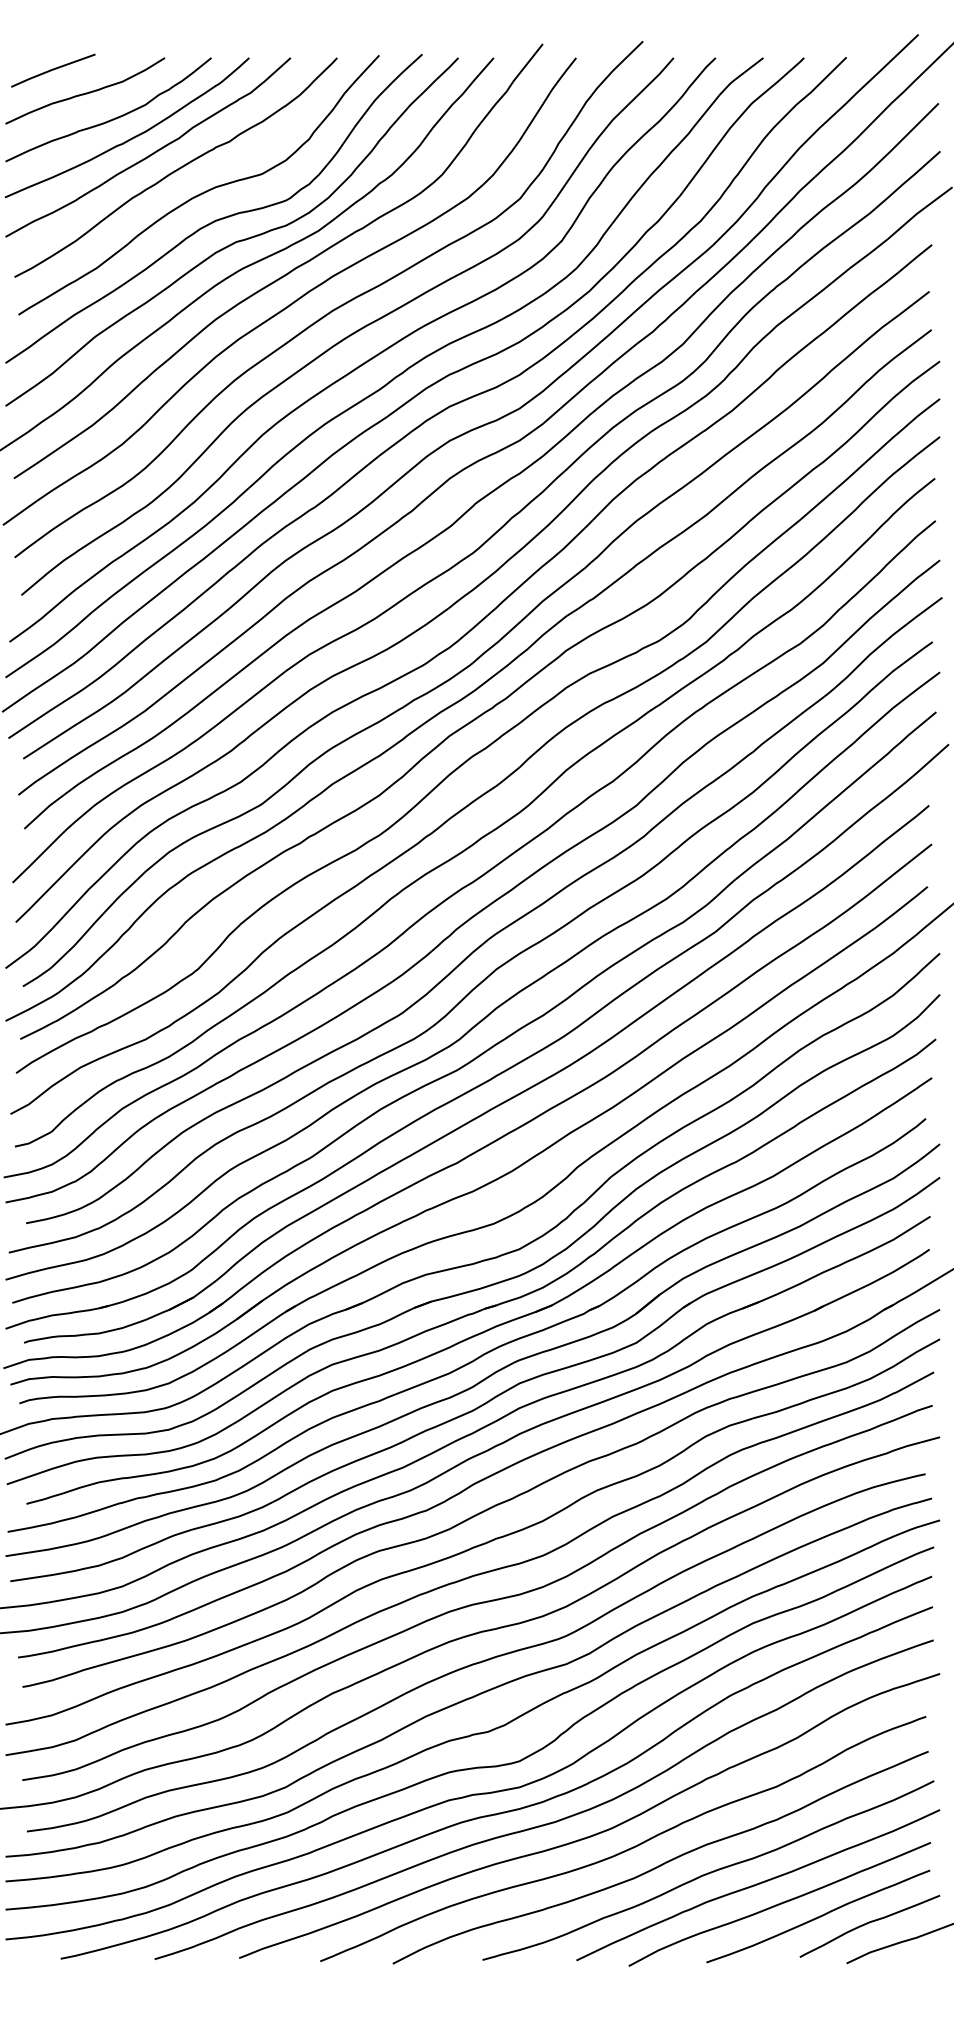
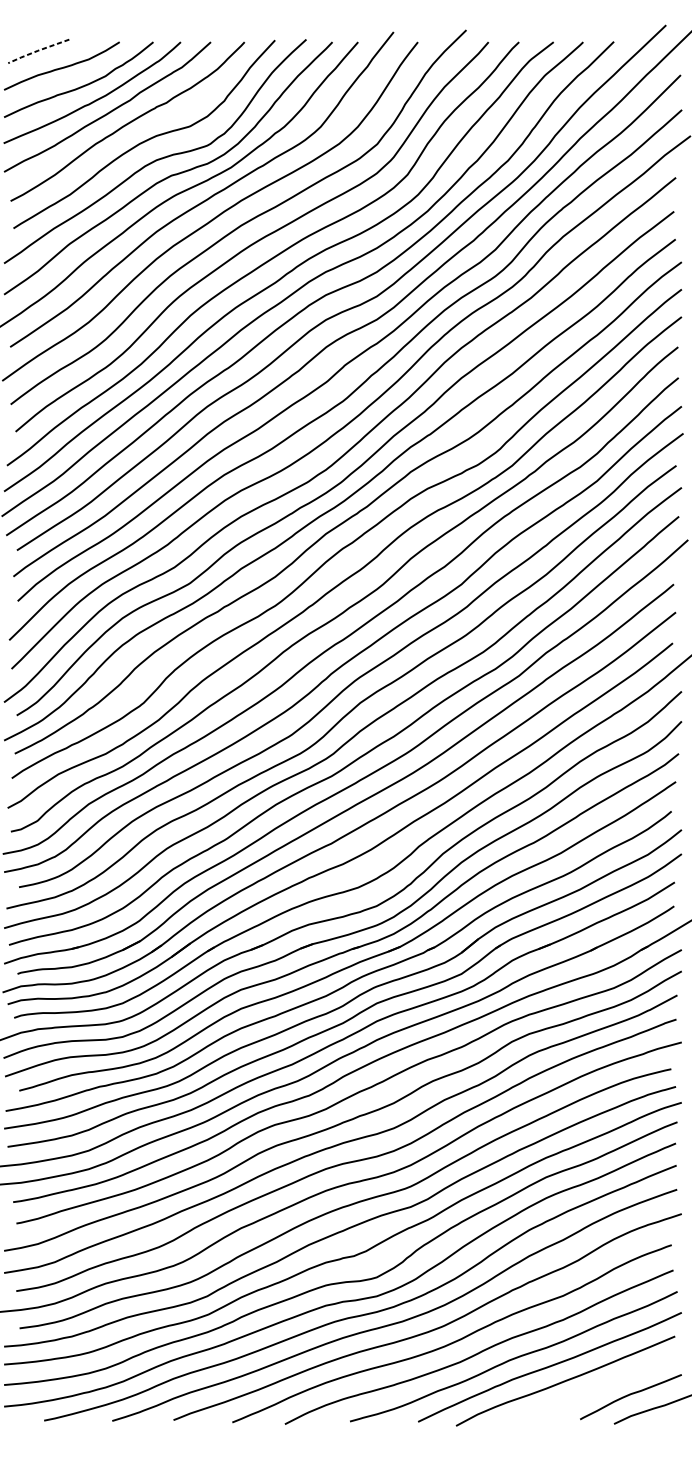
line: (52, 69) -> (38, 50), solid -> dashed
curve: (818, 1916) -> (593, 1389), removed

